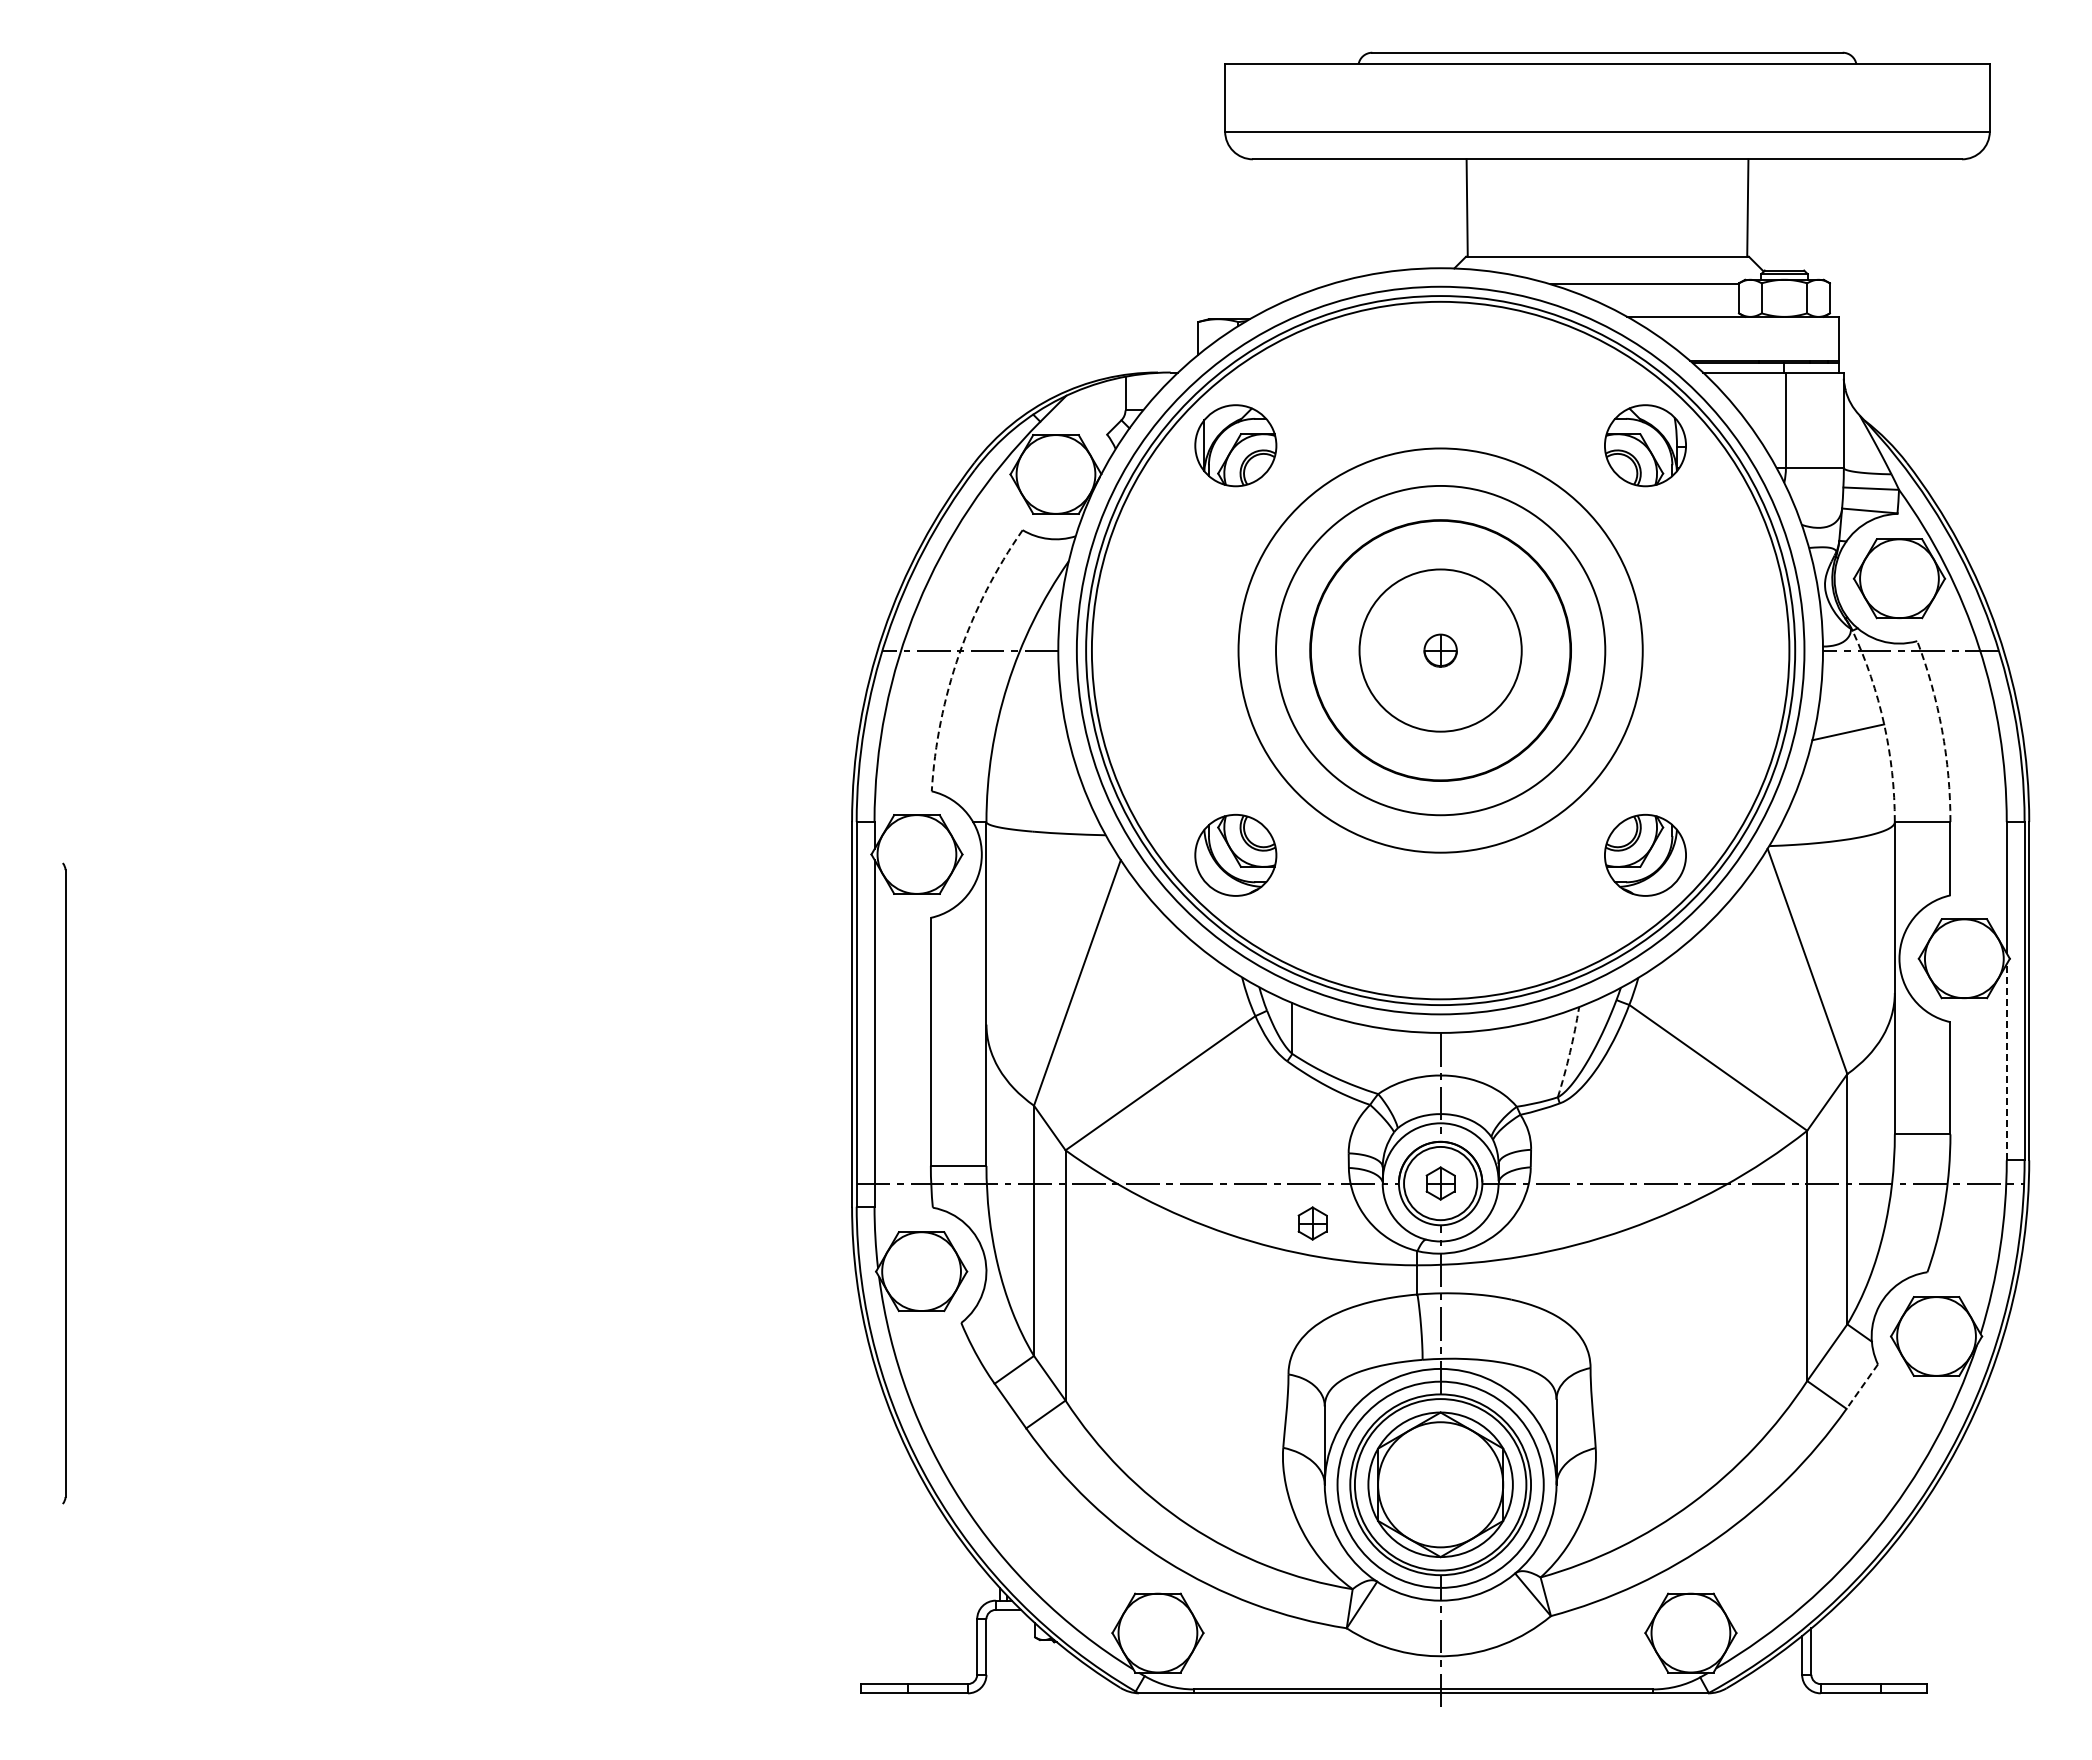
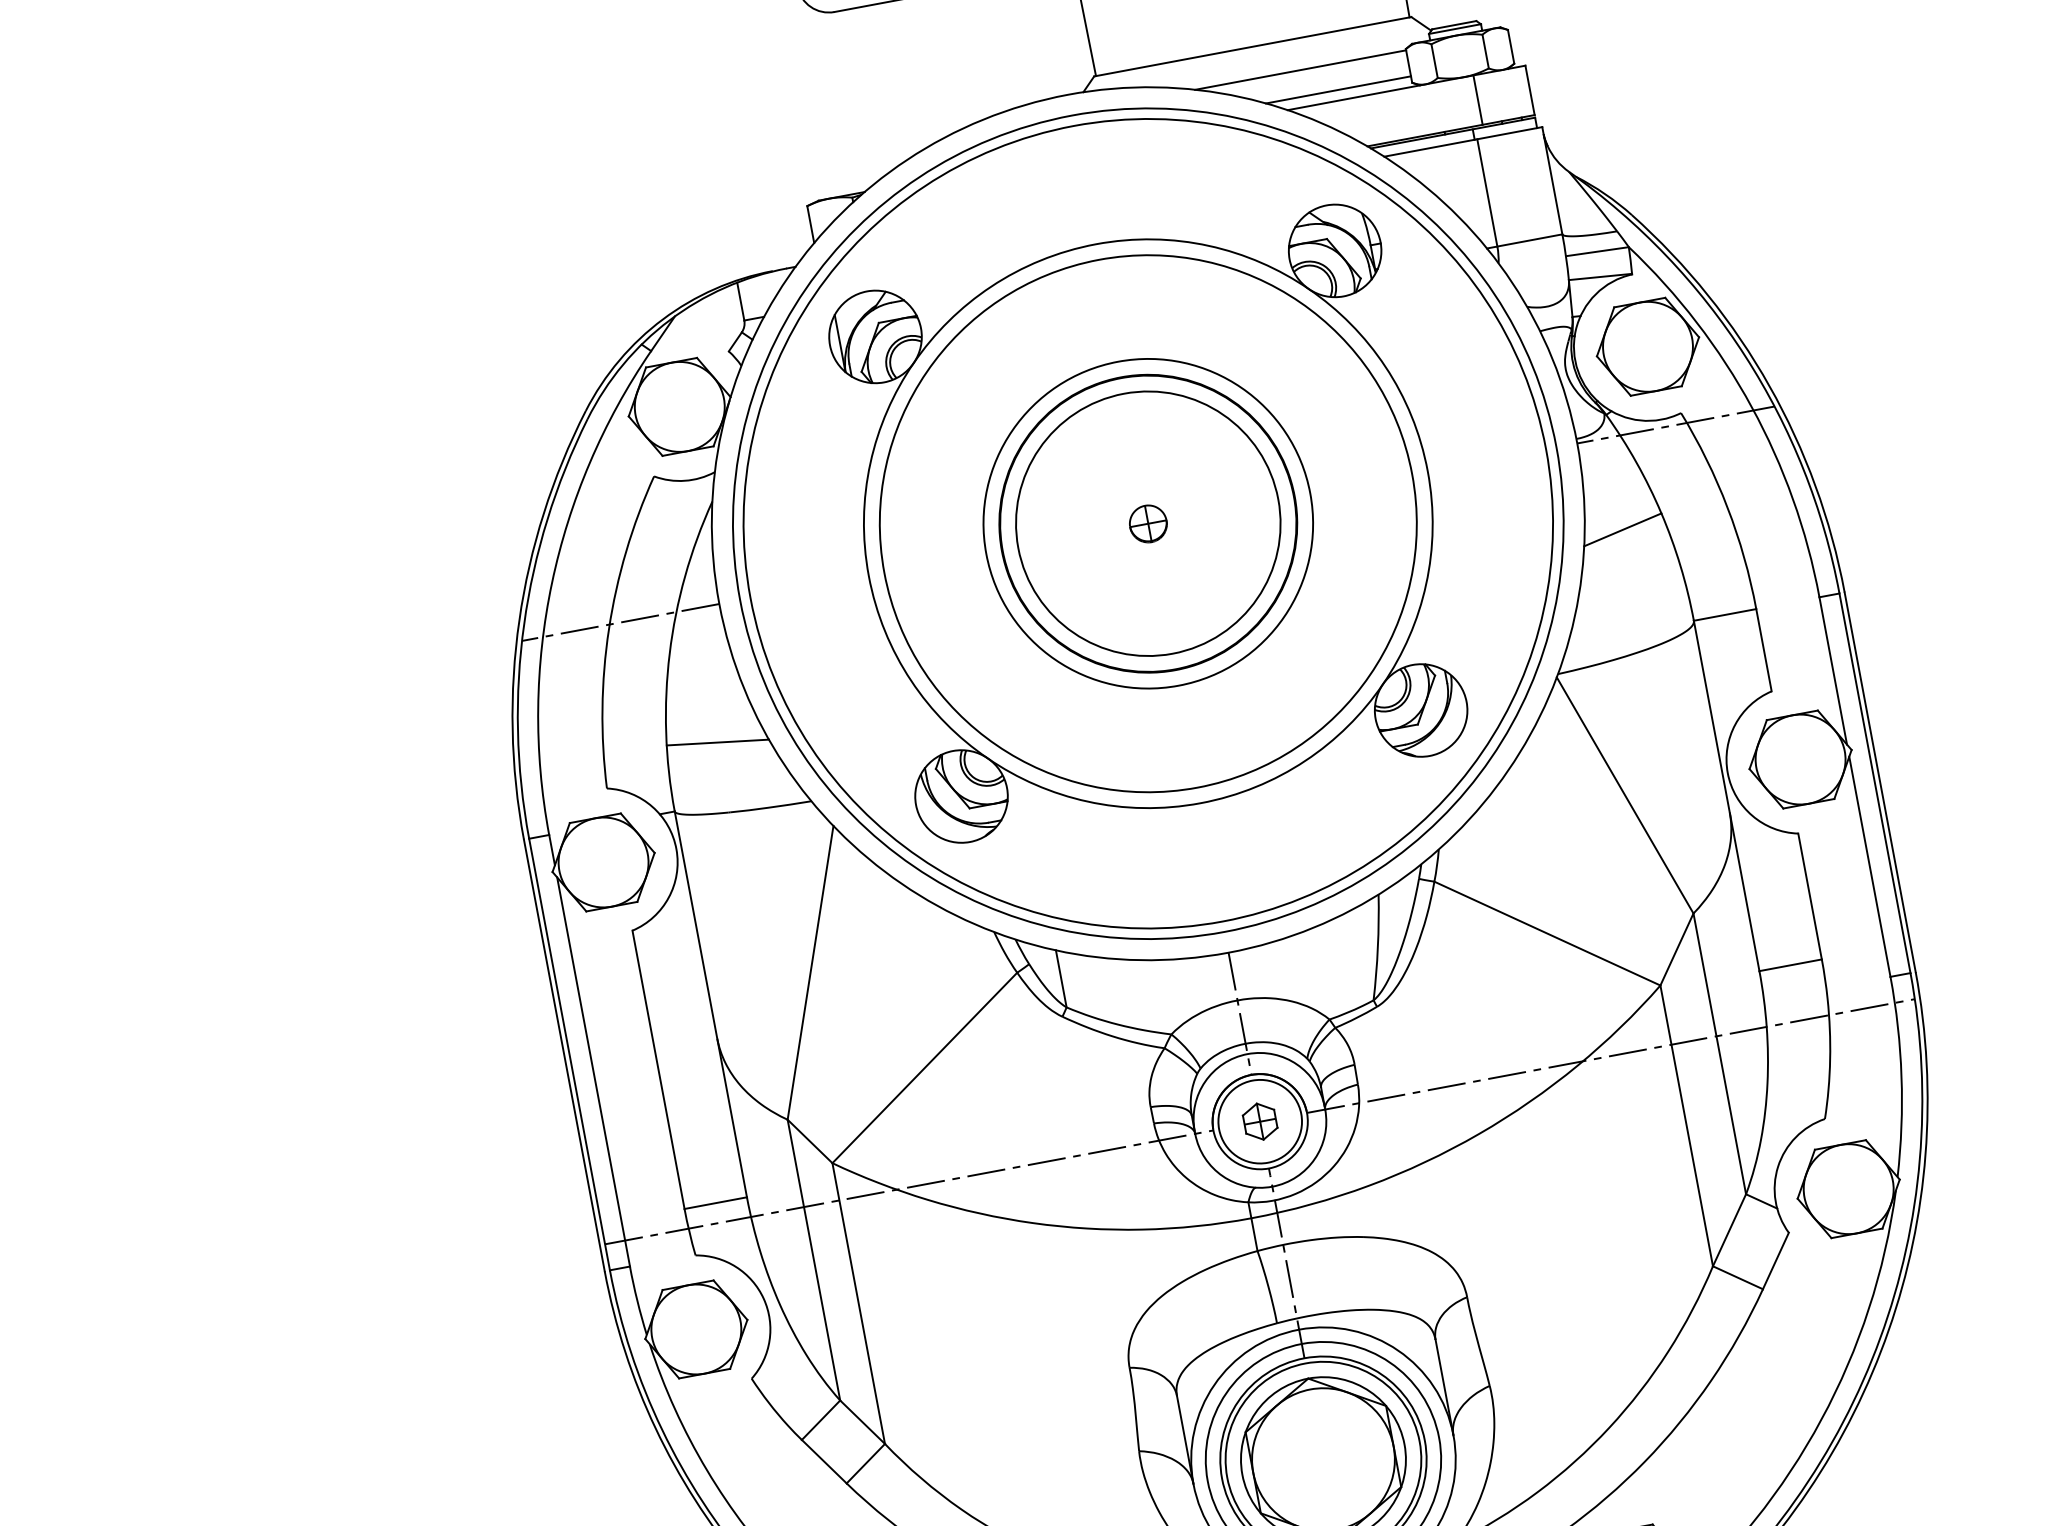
line: (1673, 307) -> (1337, 89), added
line: (1792, 338) -> (1477, 99), added
circle: (1440, 650) -> (1148, 523), size x0.71
circle: (1440, 650) -> (1148, 523), size x0.71
circle: (1440, 650) -> (1148, 523), size x1.43
circle: (1440, 650) -> (1148, 523), size x1.43
arc: (959, 654) -> (609, 629), dashed -> solid
arc: (1884, 724) -> (1661, 513), dashed -> solid
arc: (1942, 730) -> (1728, 508), dashed -> solid
line: (1034, 769) -> (717, 742), added
arc: (1570, 1052) -> (1378, 947), dashed -> solid
line: (2006, 1061) -> (1869, 865), dashed -> solid
part: (1312, 1223) -> (1124, 1193), removed
line: (1862, 1387) -> (1776, 1261), dashed -> solid

